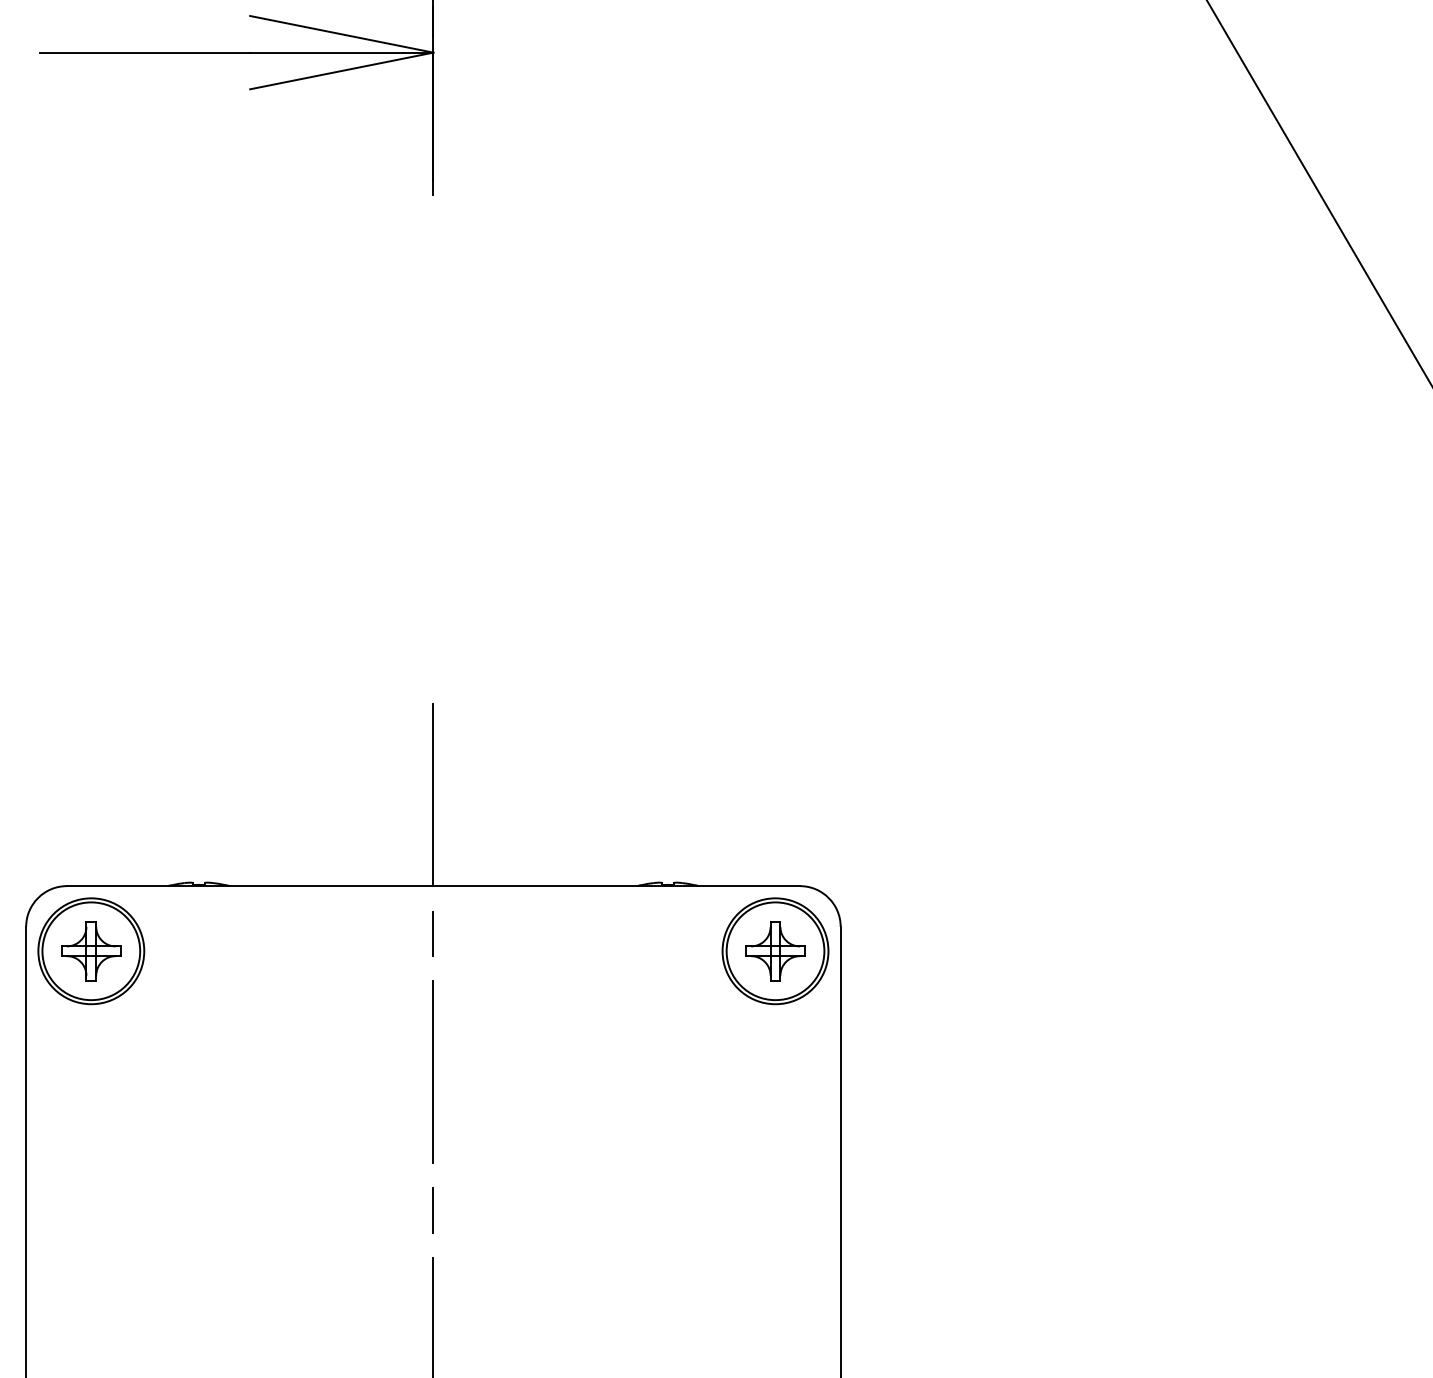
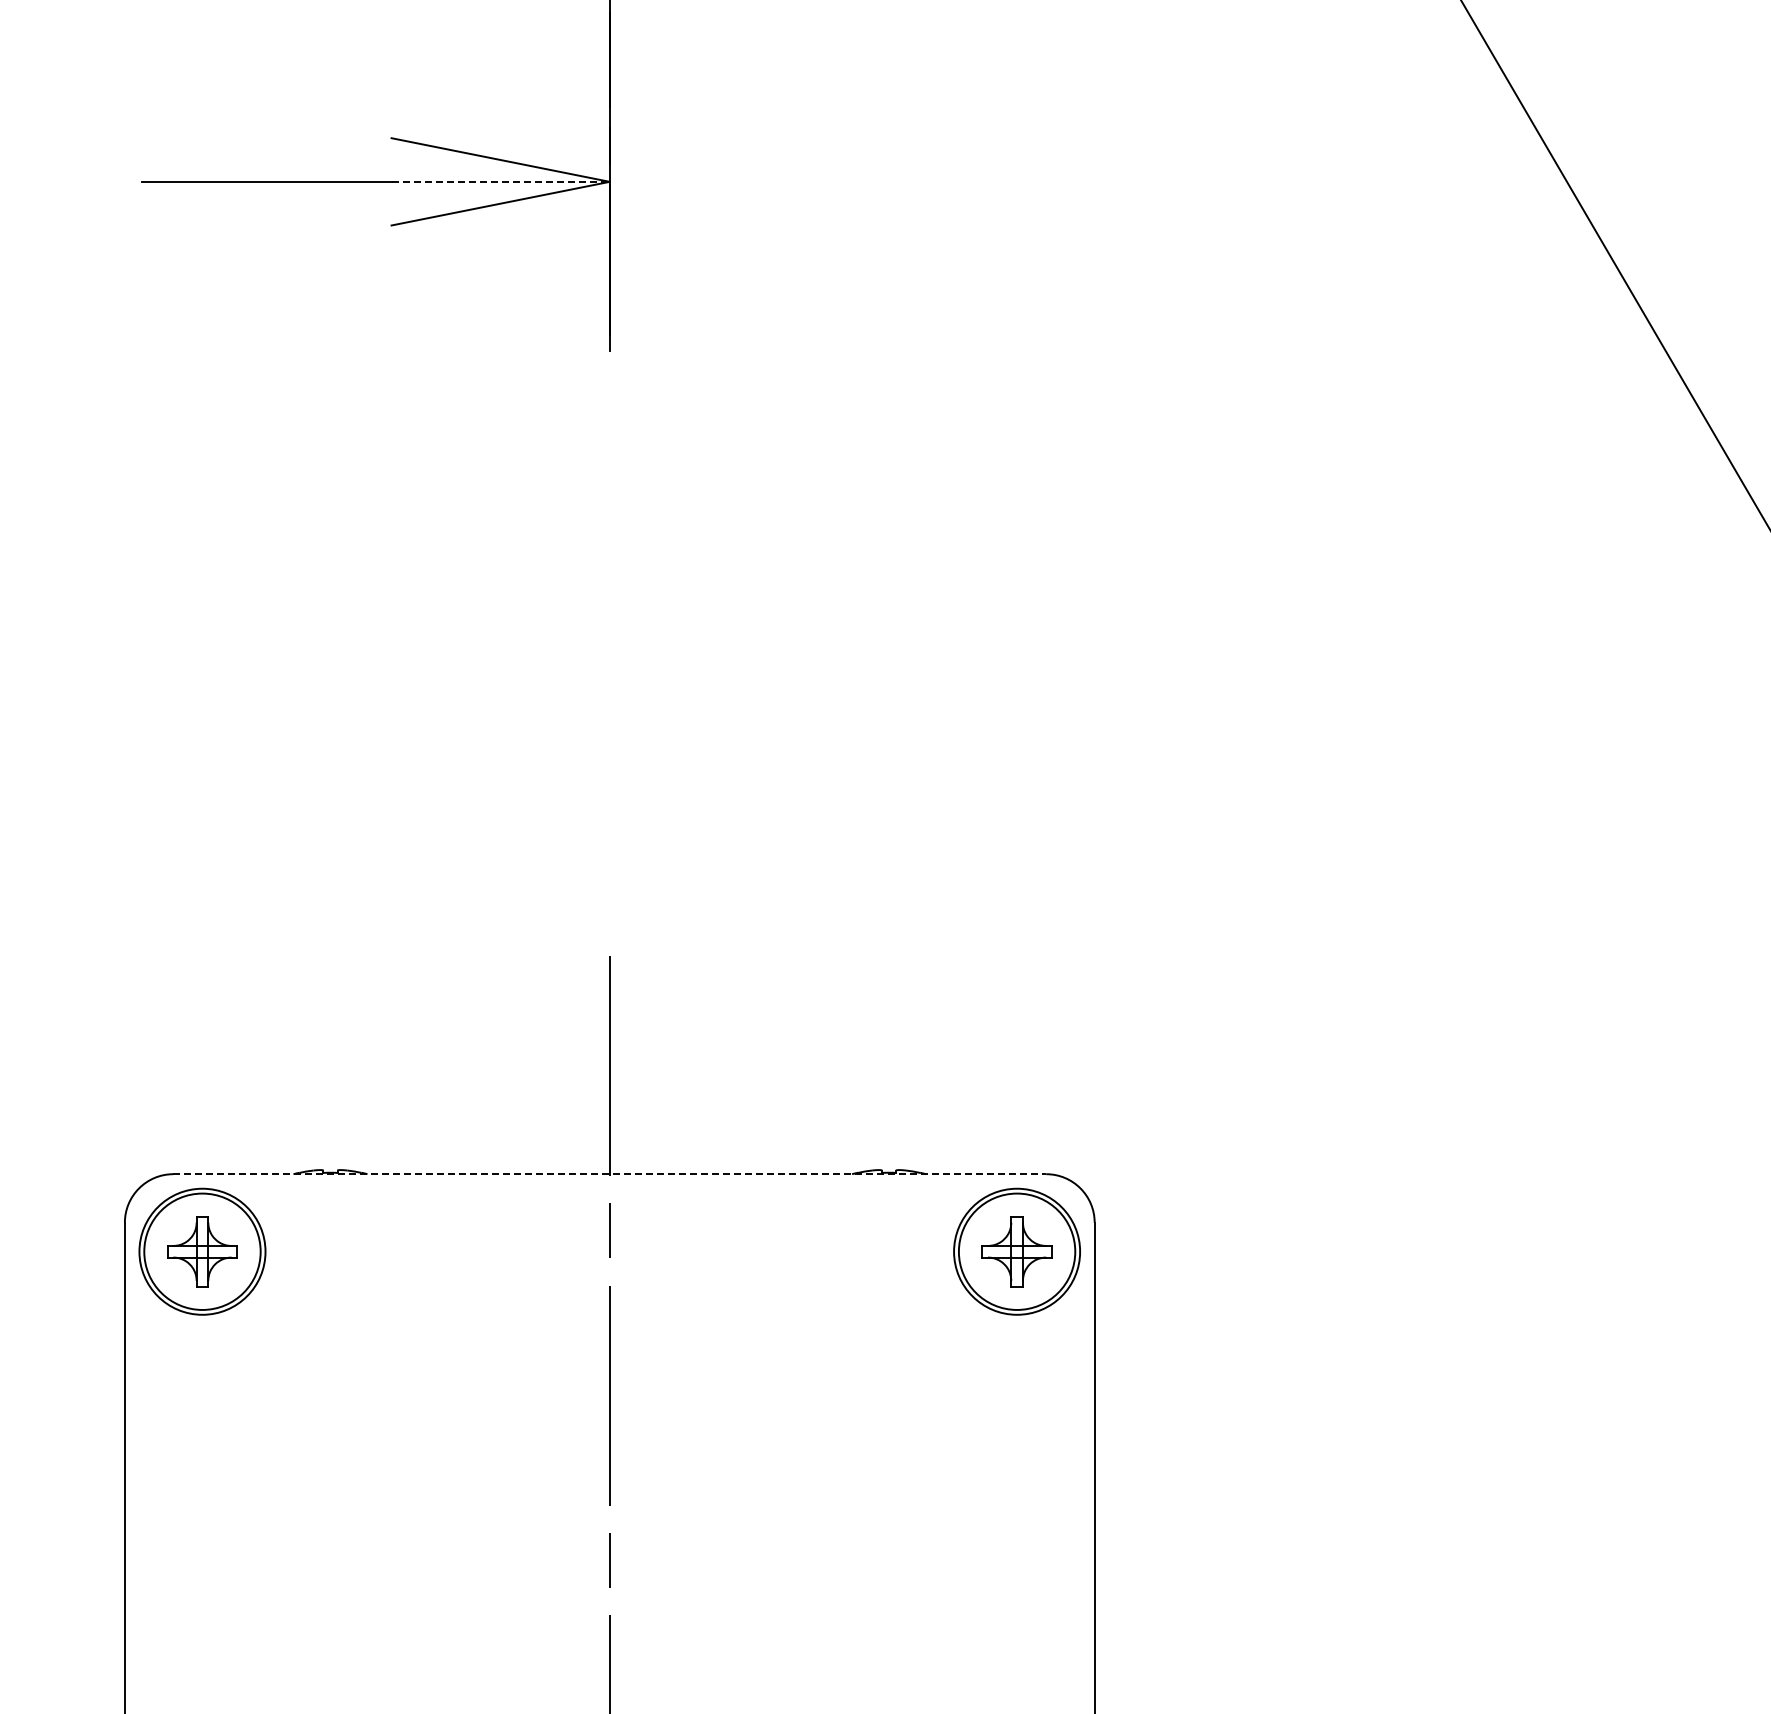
line: (342, 52) -> (501, 181), solid -> dashed
line: (434, 886) -> (610, 1174), solid -> dashed

